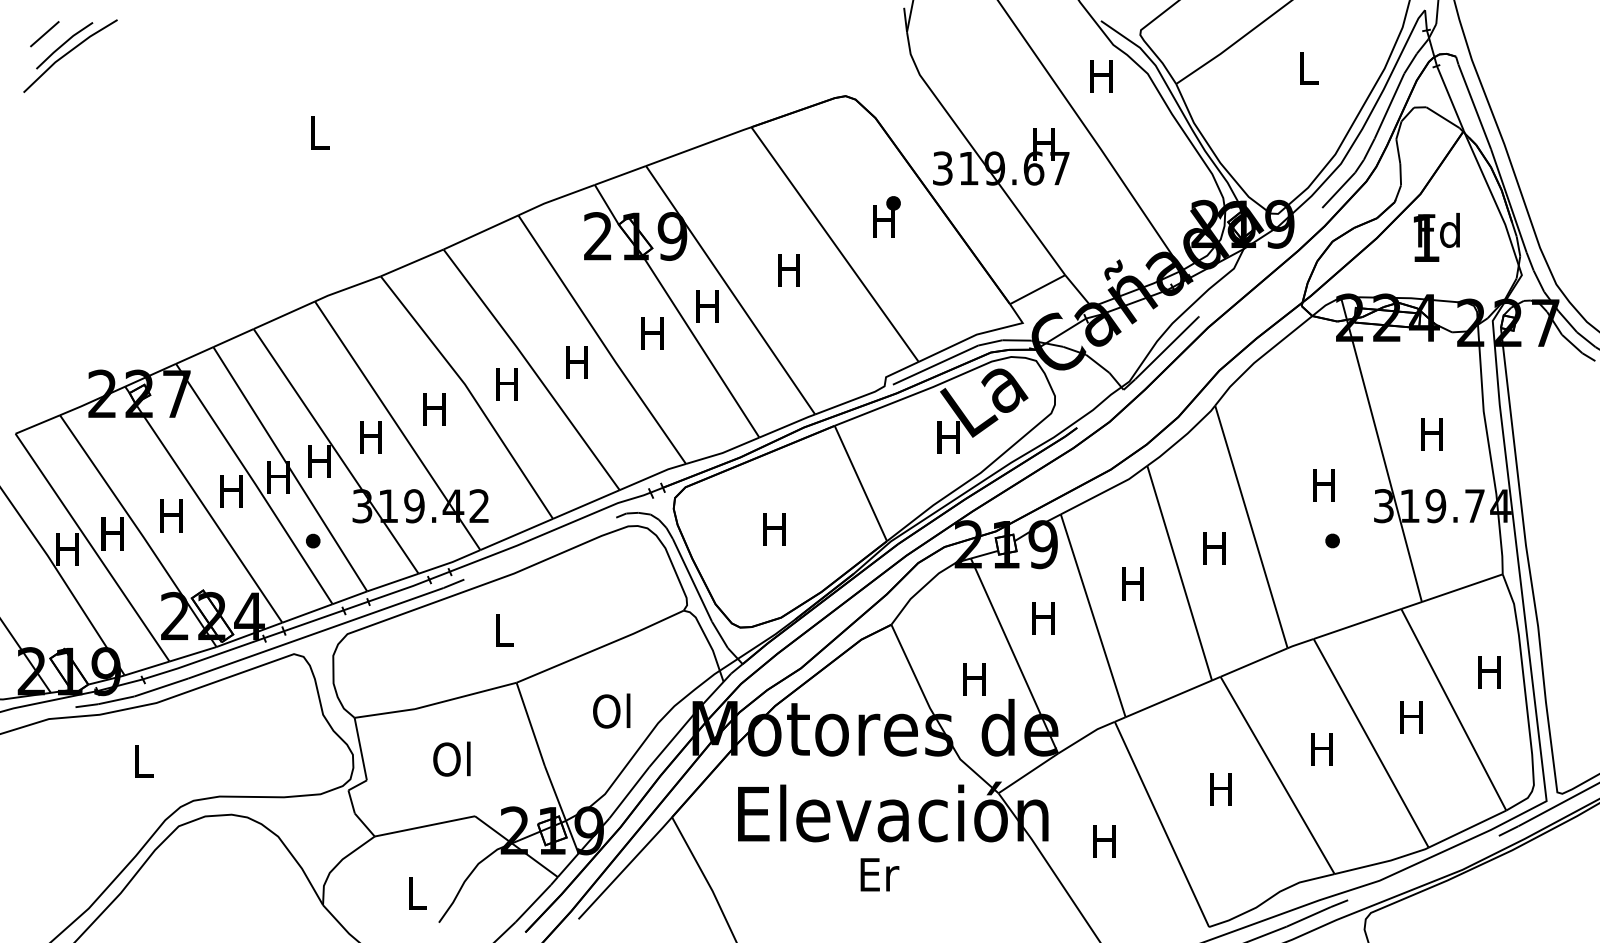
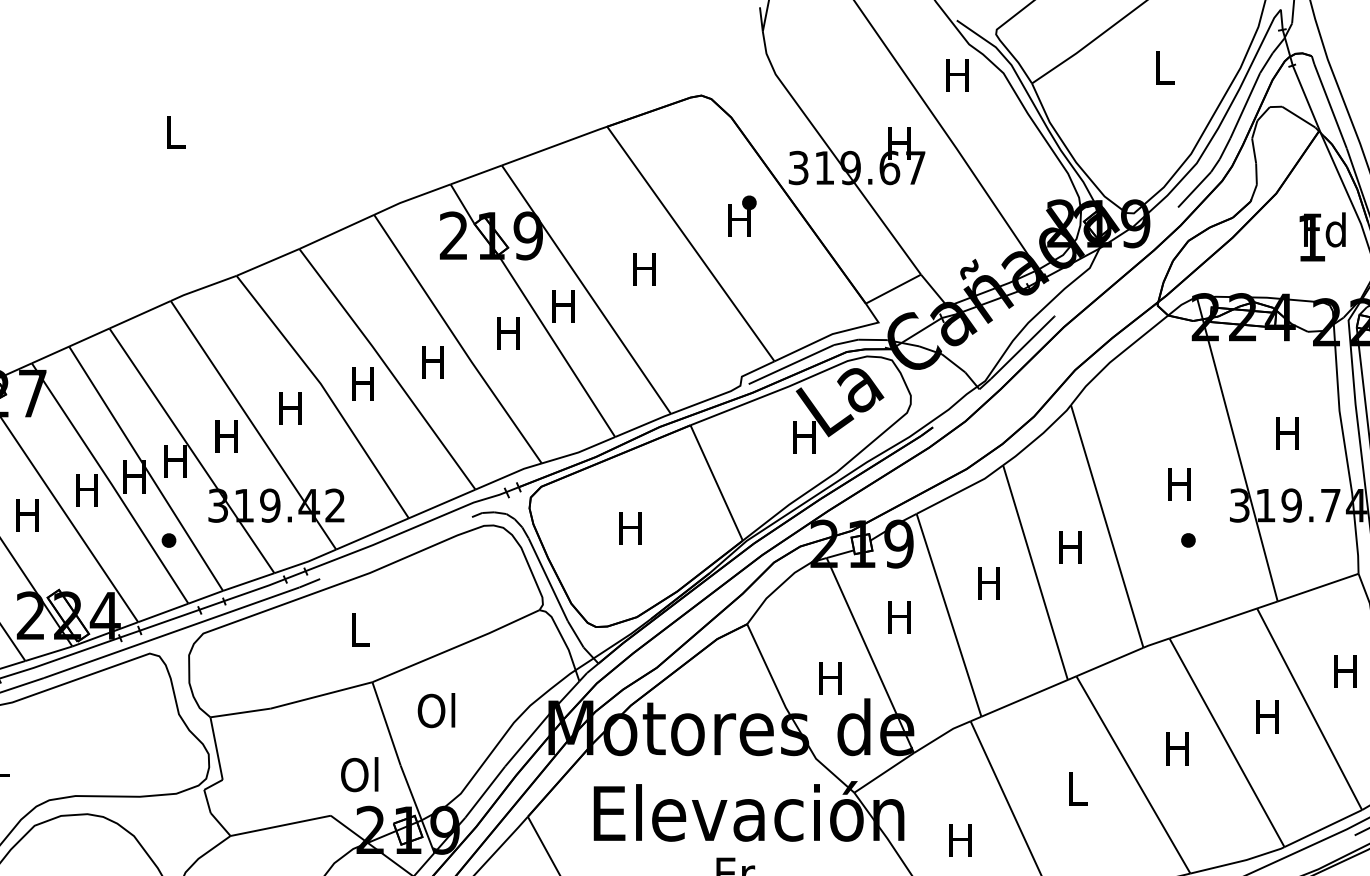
text: (1436, 237) -> (1322, 236), moved
text: (611, 710) -> (436, 709), moved
text: (451, 758) -> (359, 773), moved
text: (1220, 789) -> (1076, 788), H -> L

